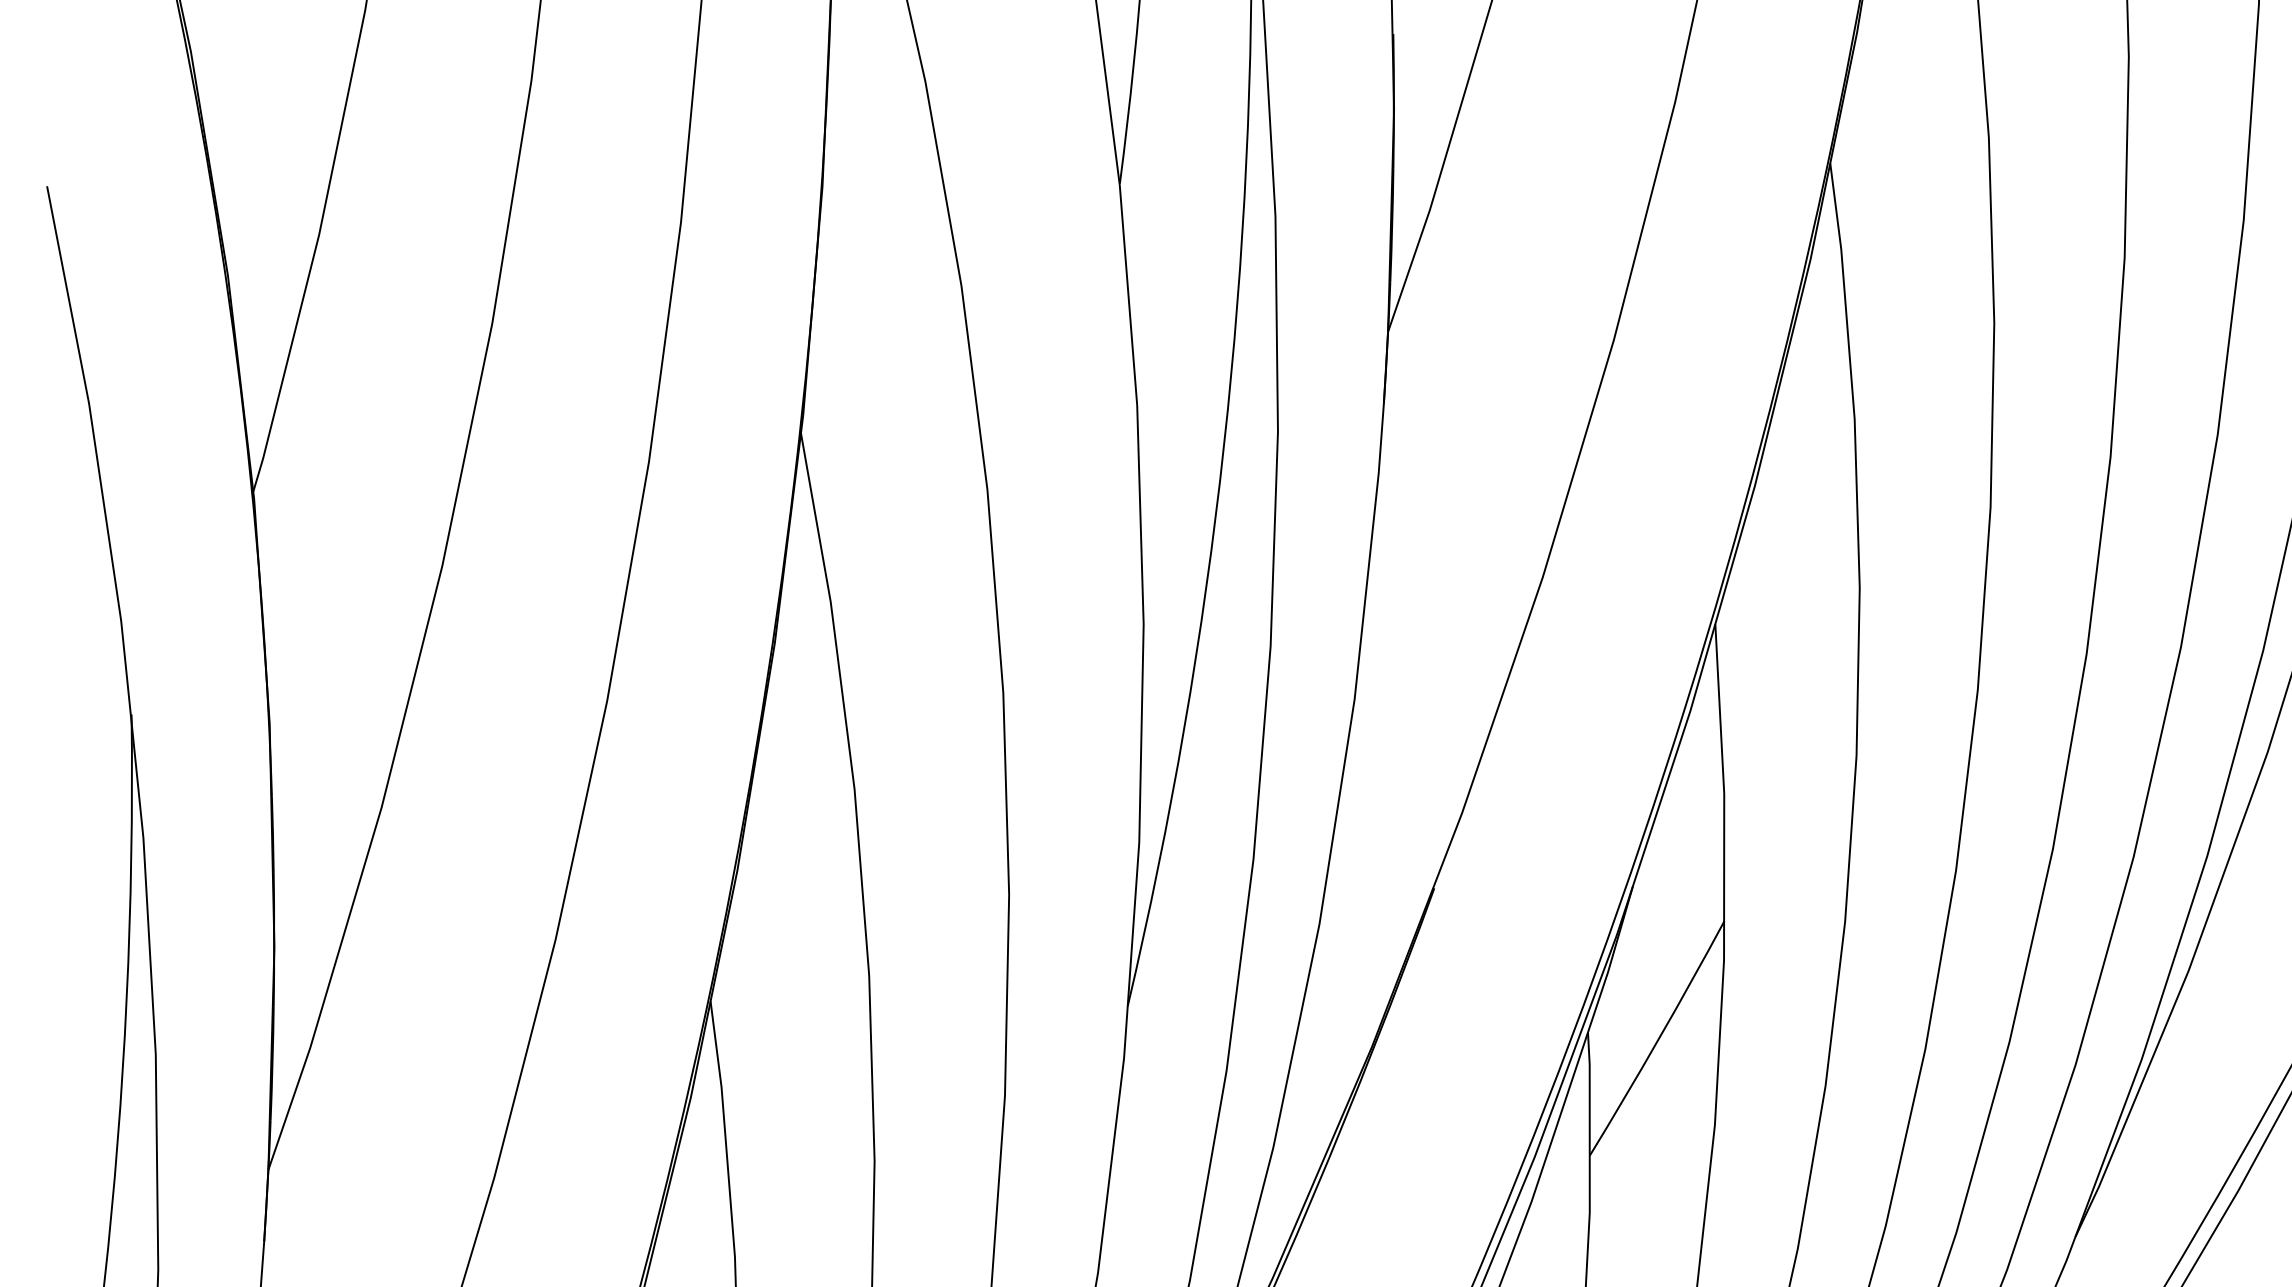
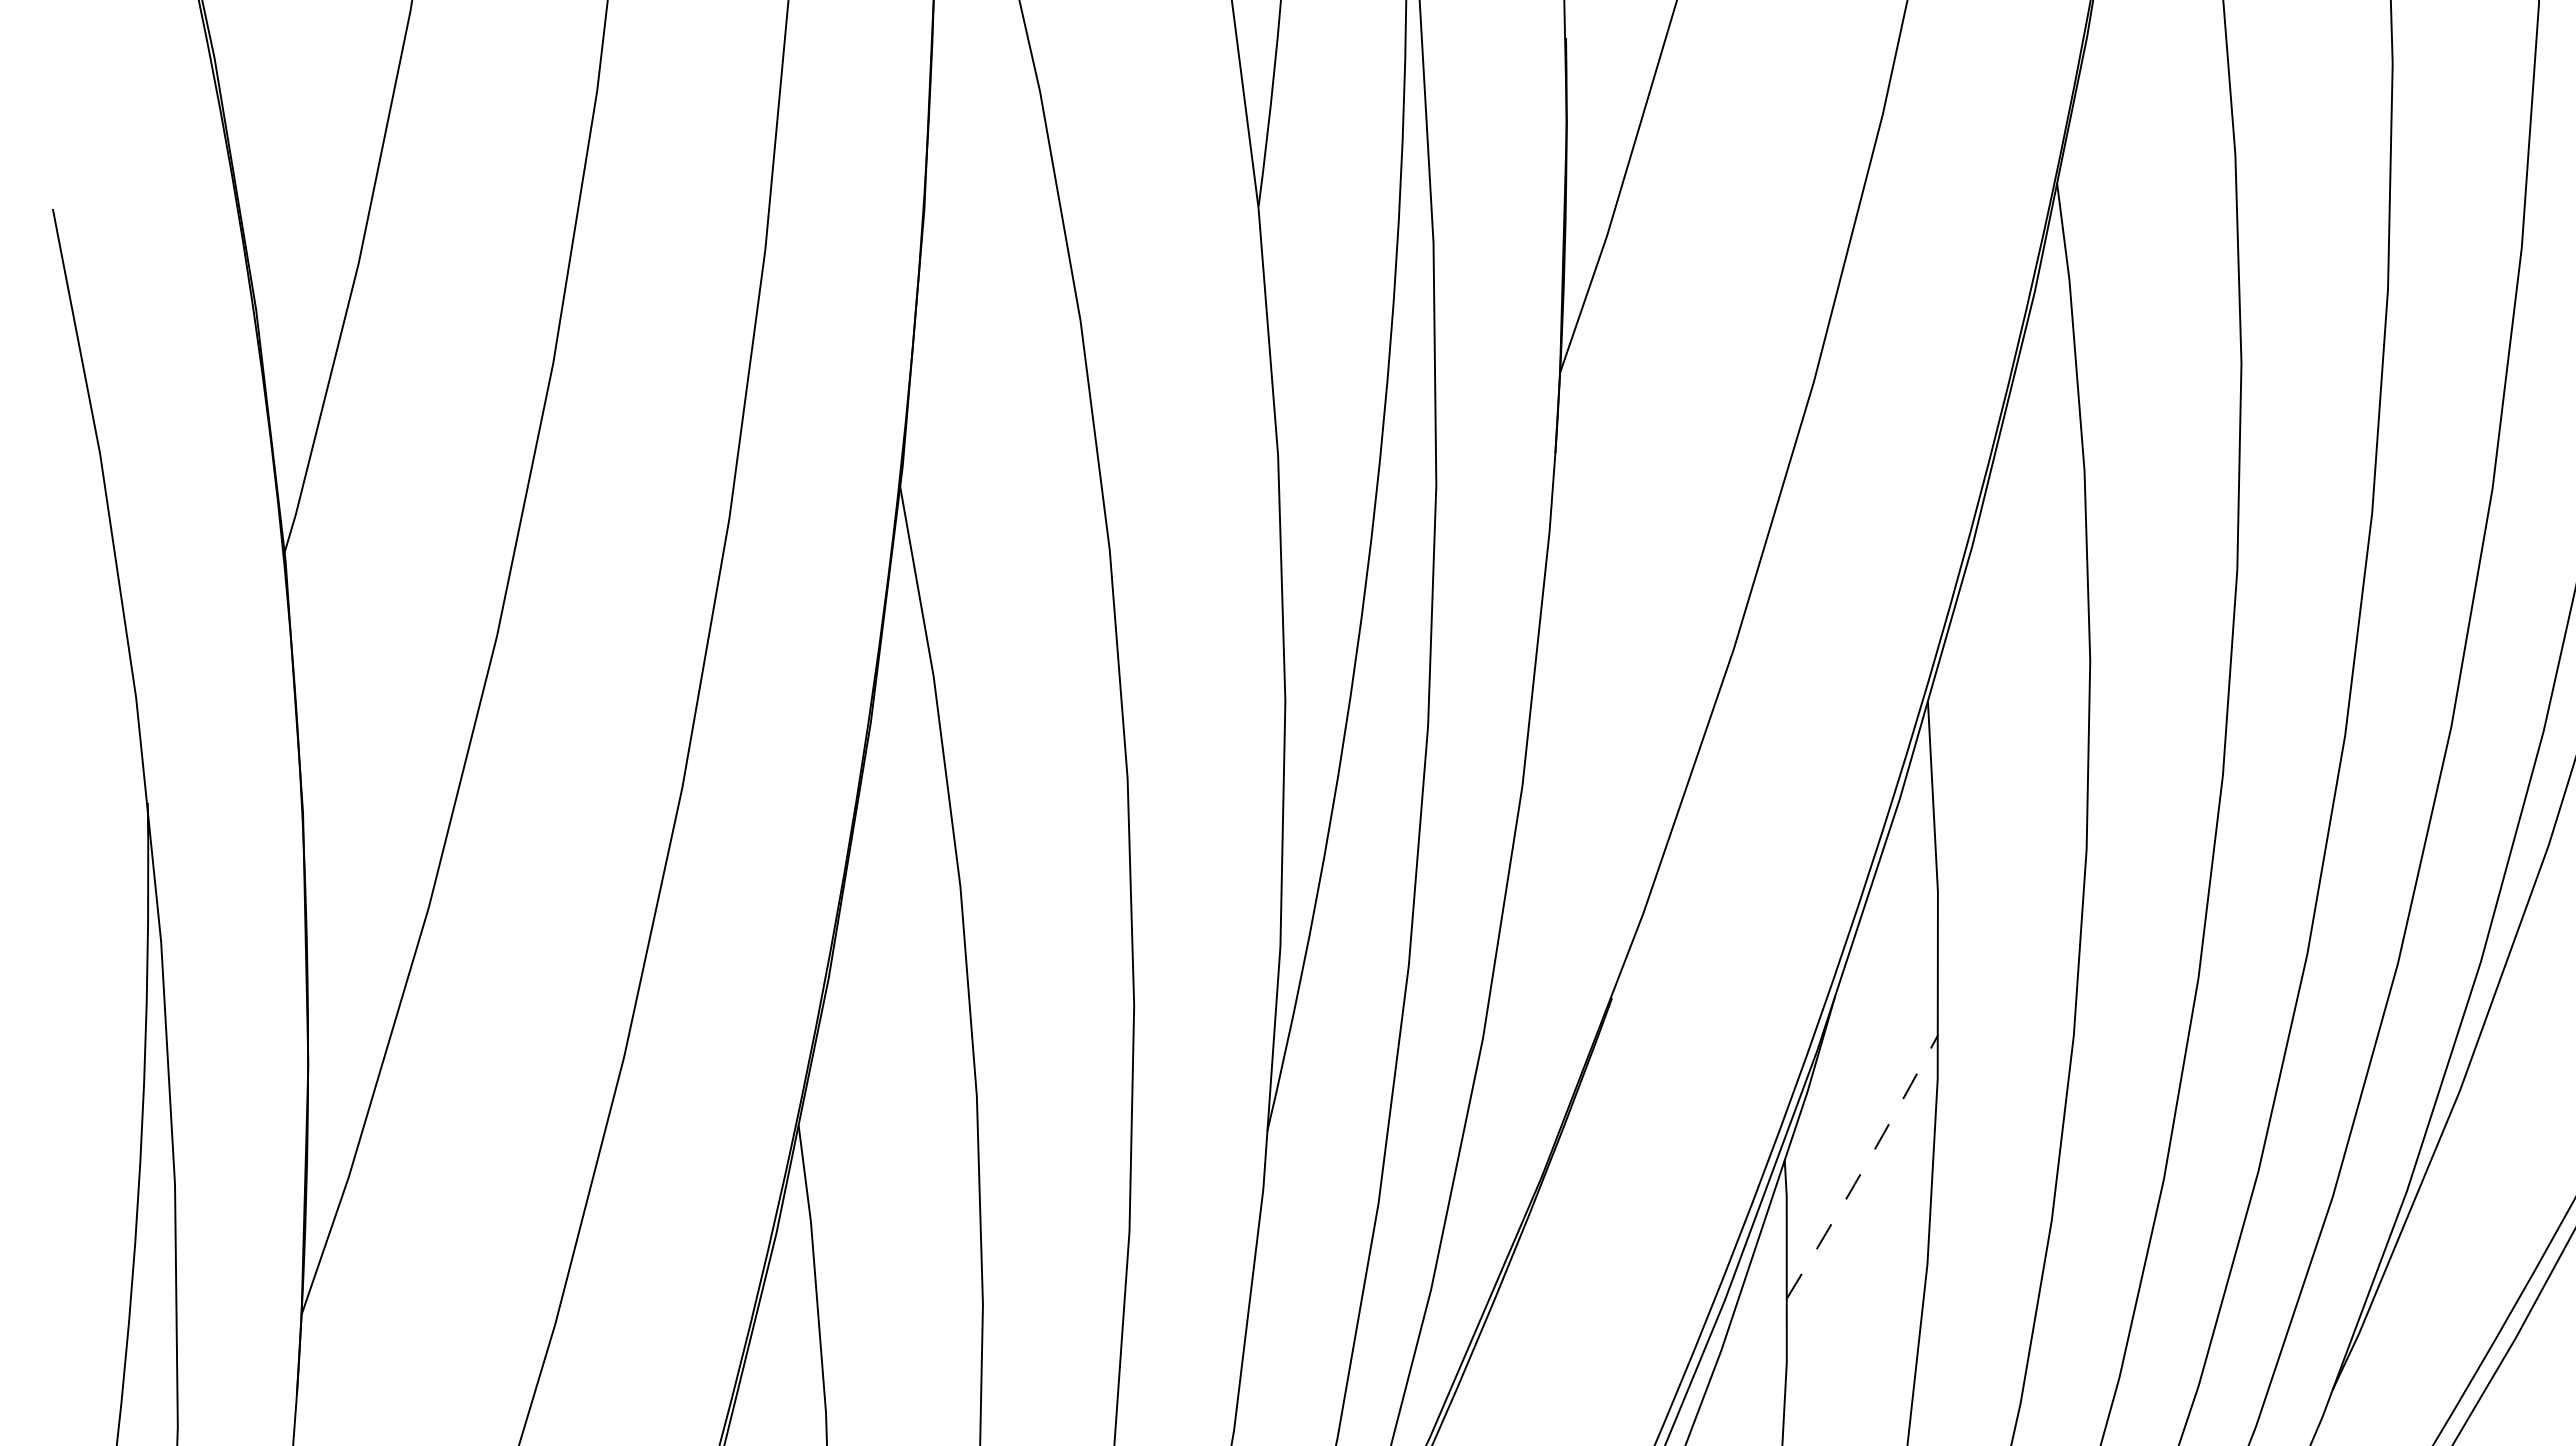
arc: (1658, 1038) -> (1864, 1167), solid -> dashed

